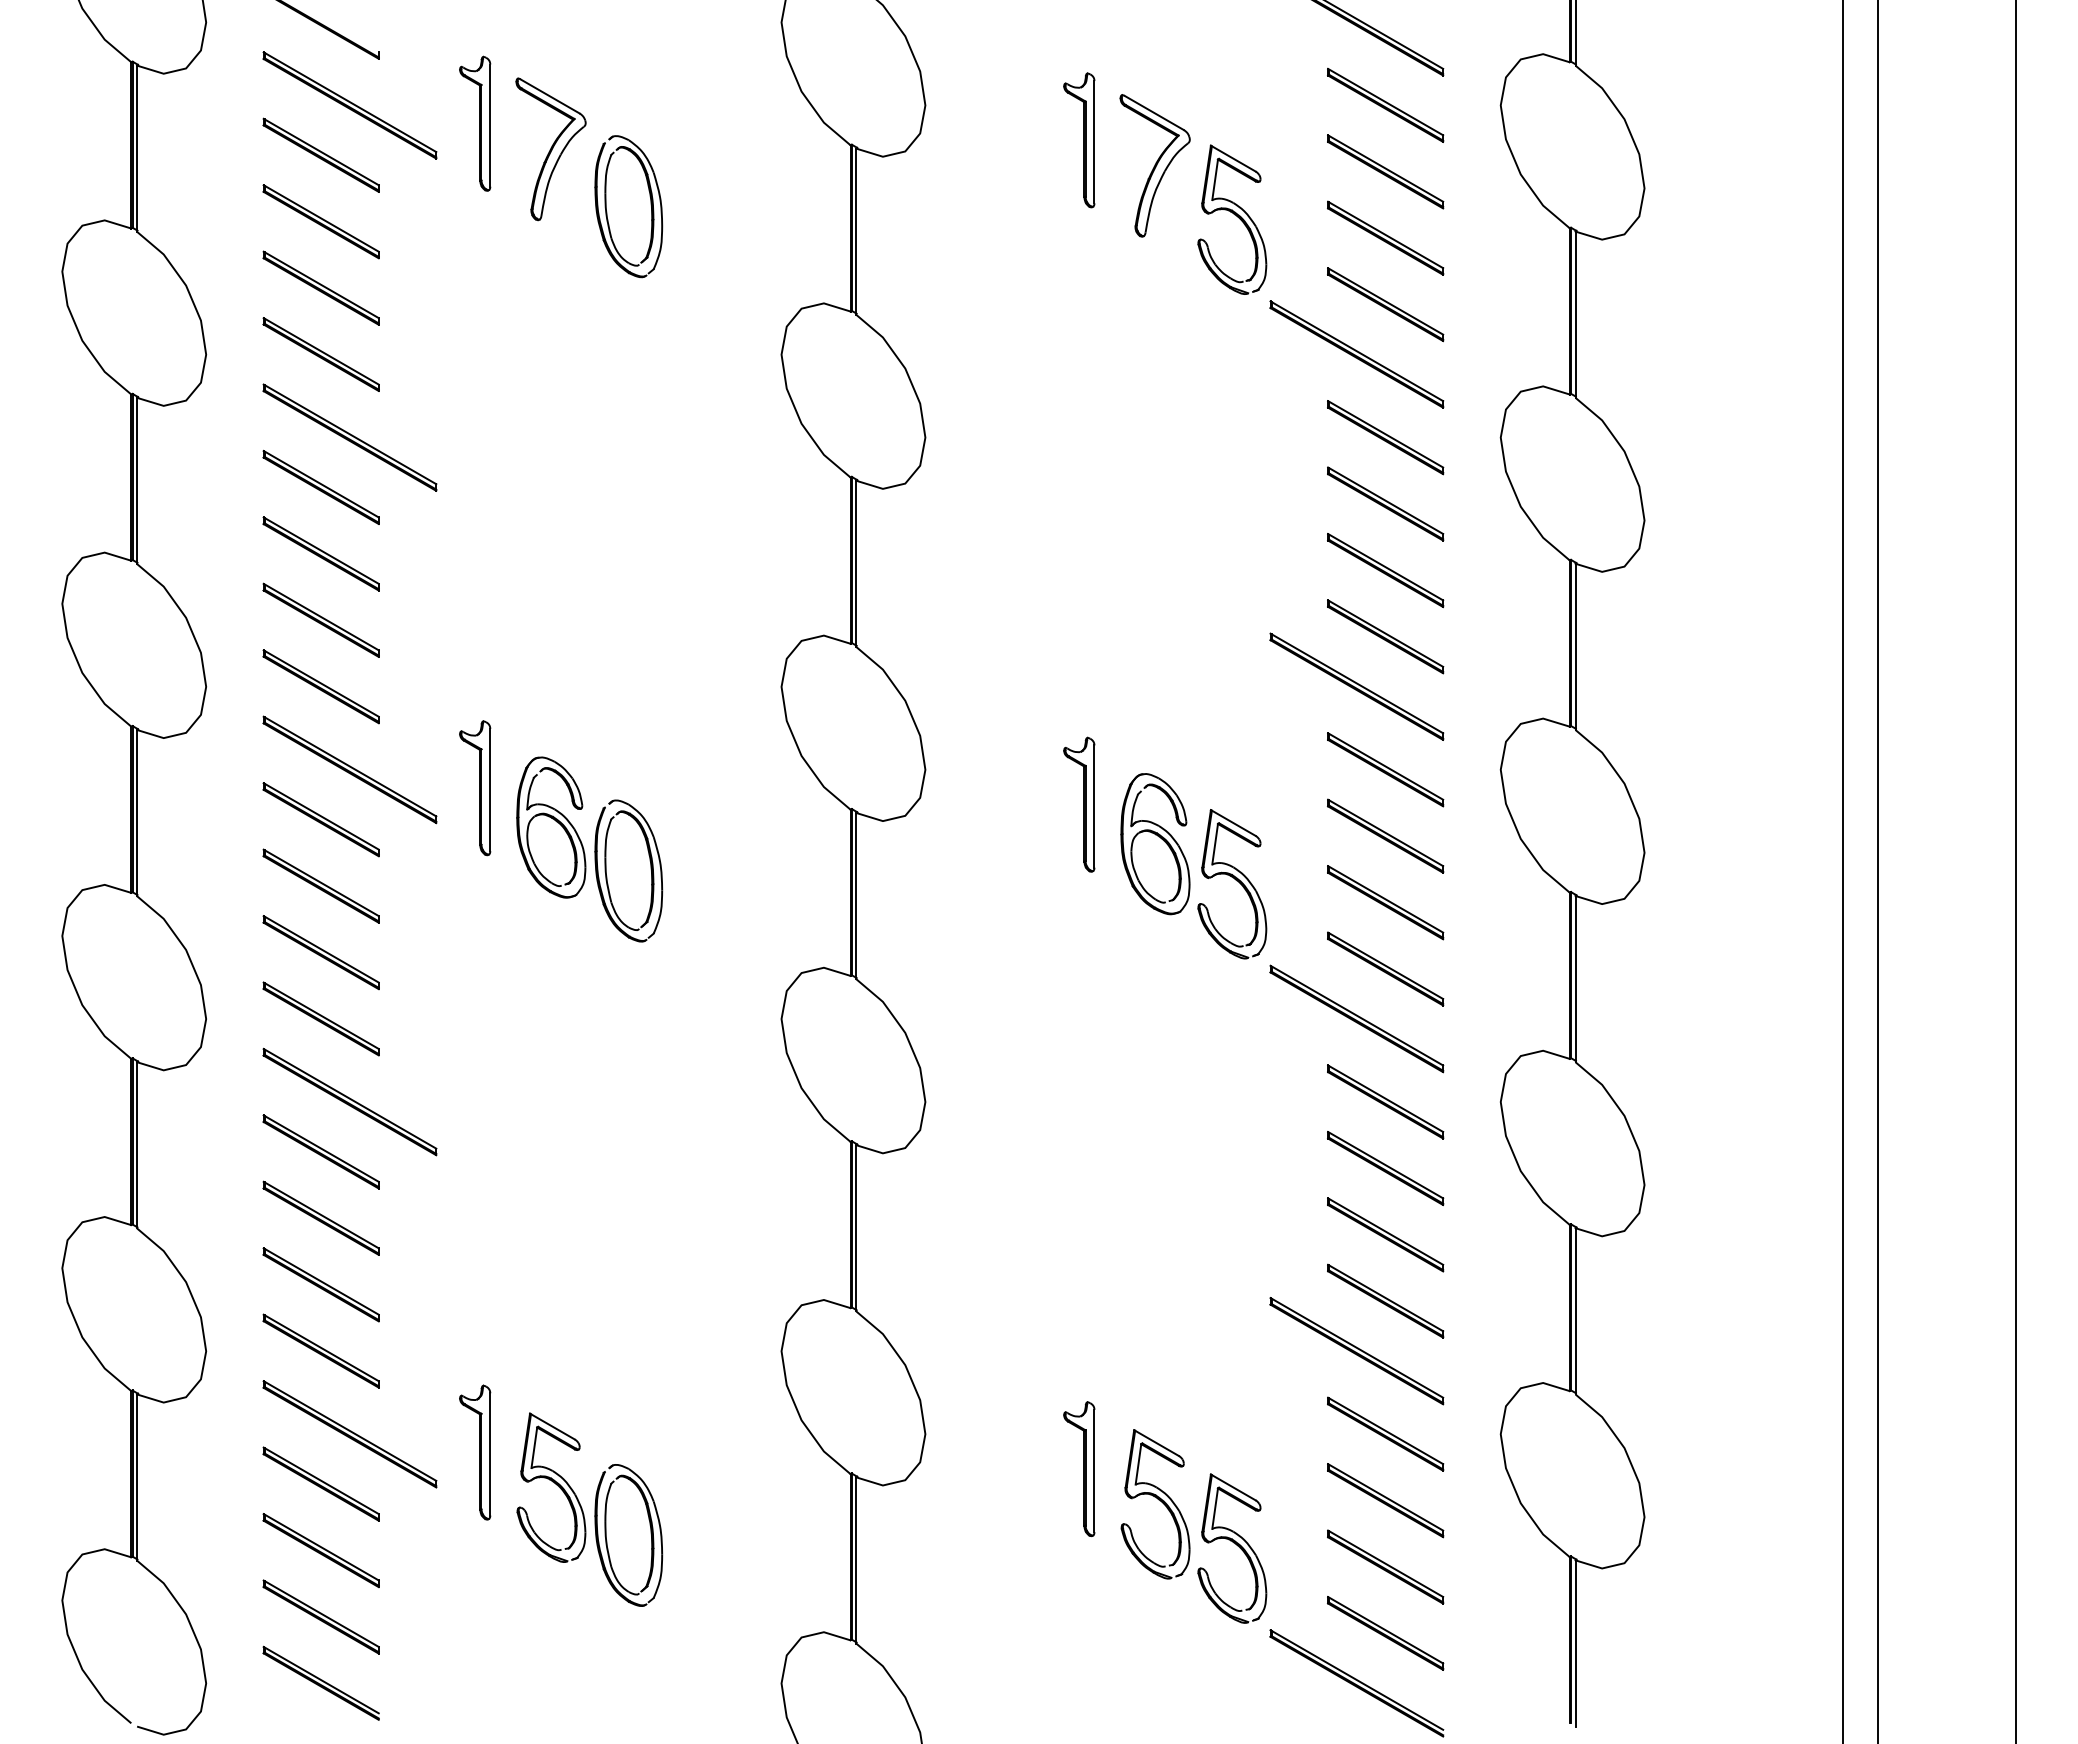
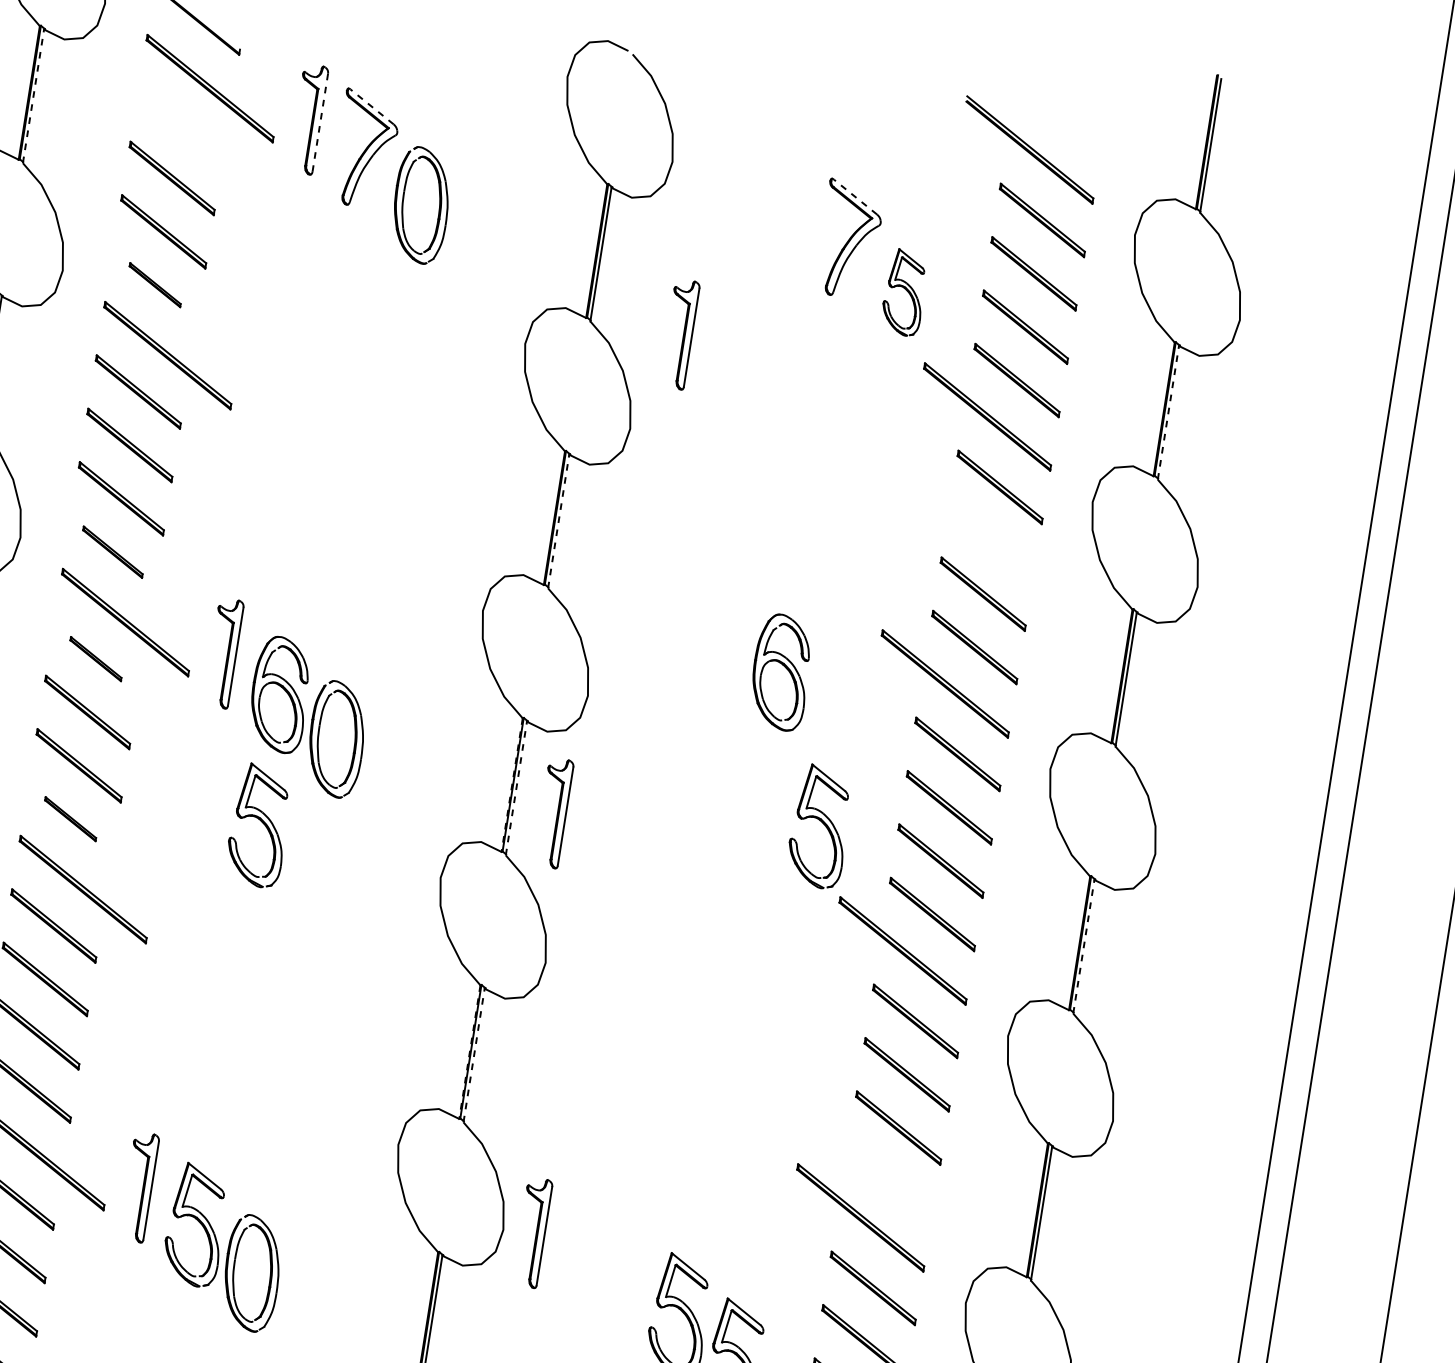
line: (549, 96) -> (371, 106), solid -> dashed
line: (1153, 112) -> (854, 196), solid -> dashed
line: (490, 125) -> (320, 122), solid -> dashed
part: (1079, 140) -> (679, 334), moved
line: (137, 148) -> (33, 96), solid -> dashed
part: (320, 154) -> (180, 124), removed
part: (1232, 219) -> (904, 292), size x0.7
line: (1575, 314) -> (1168, 412), solid -> dashed
part: (320, 354) -> (154, 285), size x0.6
part: (1385, 503) -> (991, 540), removed
line: (856, 563) -> (558, 521), solid -> dashed
part: (320, 686) -> (112, 551), size x0.7
part: (1079, 804) -> (553, 812), moved
part: (320, 819) -> (95, 658), size x0.6
part: (1160, 838) -> (786, 668), moved
line: (850, 893) -> (512, 785), solid -> dashed
line: (856, 895) -> (516, 788), solid -> dashed
line: (1575, 978) -> (1083, 946), solid -> dashed
part: (551, 990) -> (259, 825), added
part: (320, 1018) -> (70, 818), size x0.6
line: (850, 1225) -> (469, 1052), solid -> dashed
line: (856, 1227) -> (474, 1054), solid -> dashed
part: (1385, 1300) -> (890, 1180), removed
part: (1079, 1469) -> (532, 1233), moved

